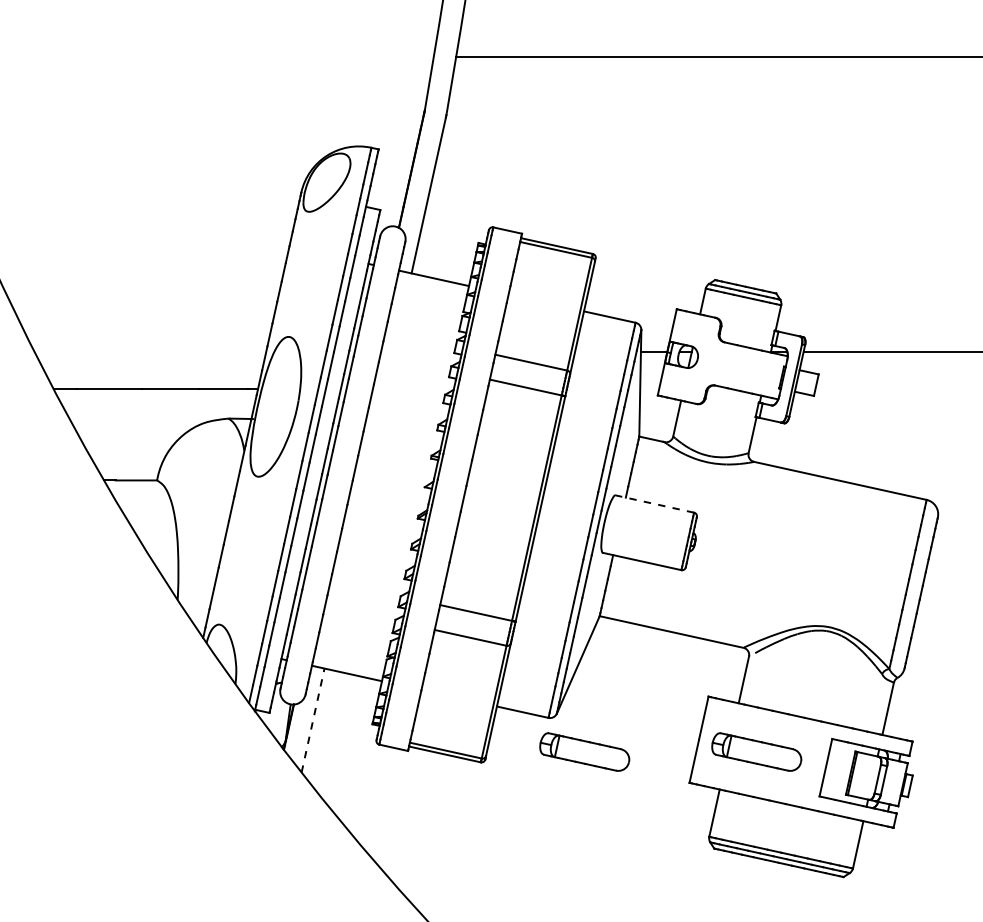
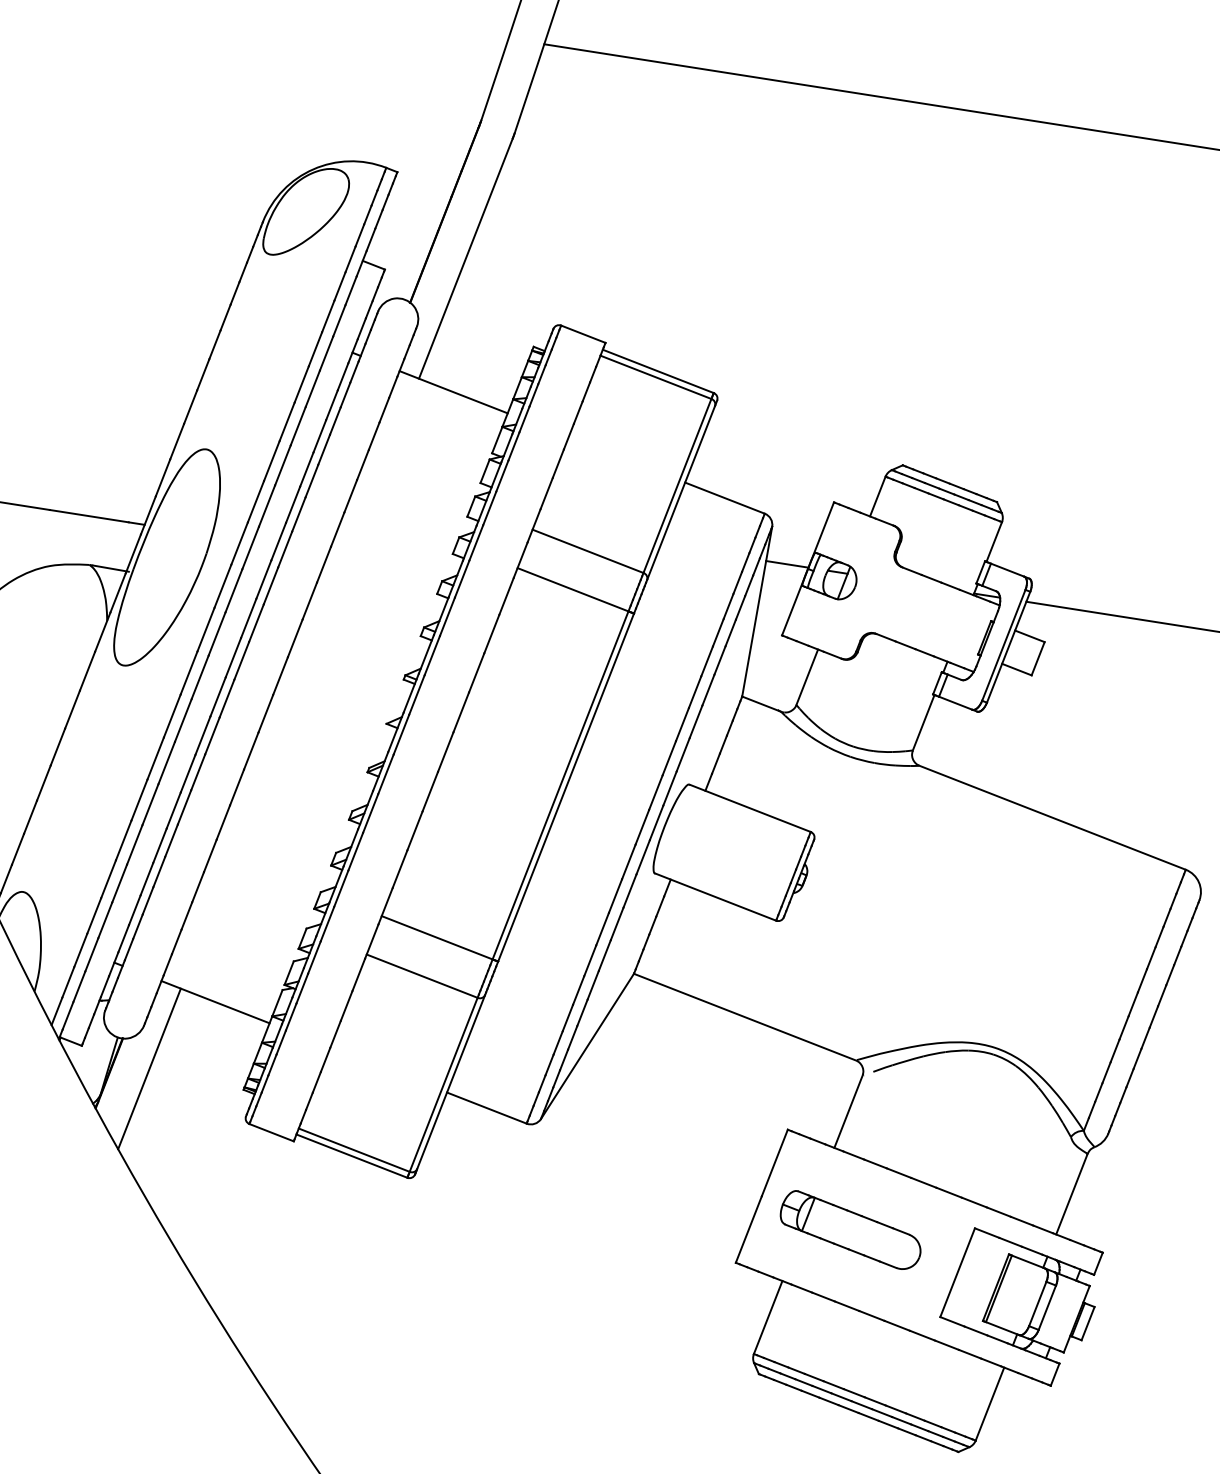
line: (654, 503) -> (749, 807), dashed -> solid
line: (313, 720) -> (150, 1068), dashed -> solid
part: (584, 751) -> (575, 1186), removed

